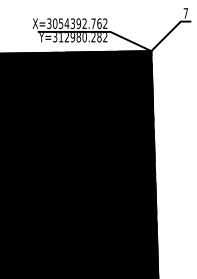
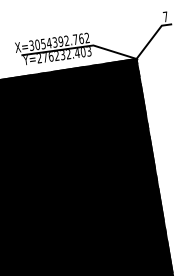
text: (80, 37) -> (64, 55), Y=312980.282 -> Y=276232.403

